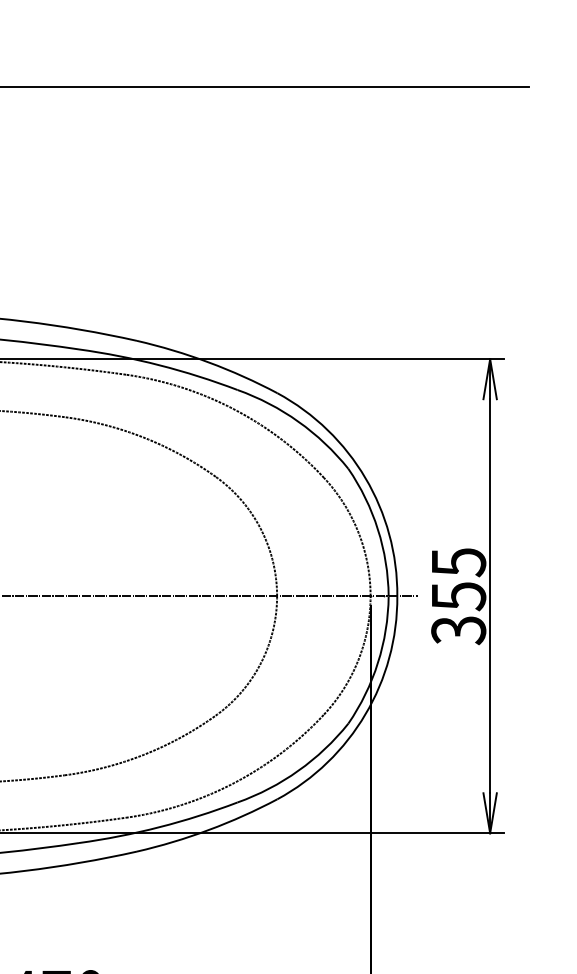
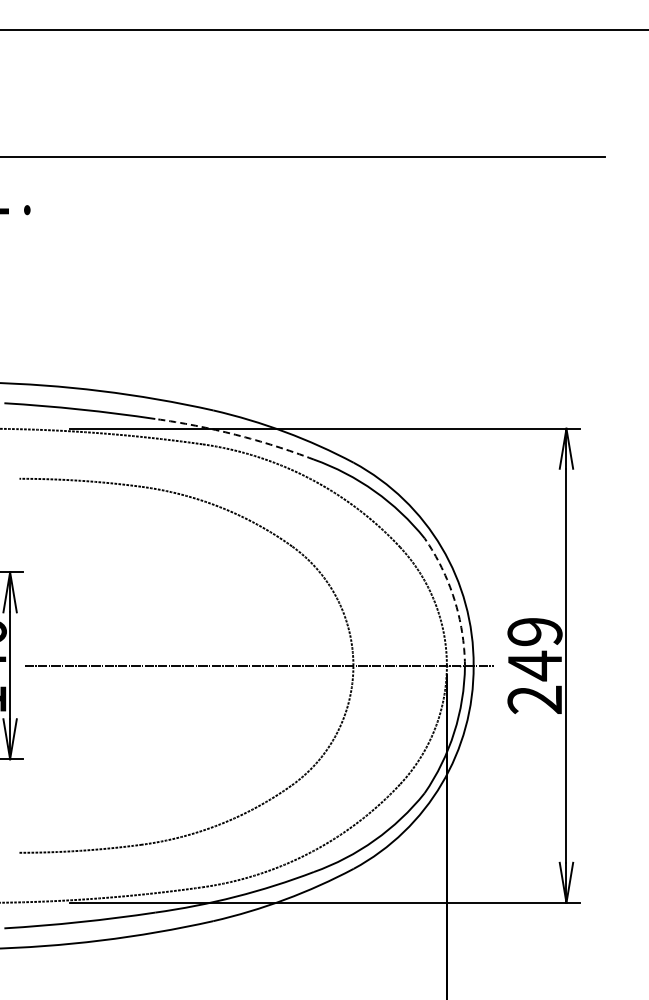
arc: (159, 364) -> (235, 434), solid -> dashed
arc: (378, 529) -> (454, 599), solid -> dashed
text: (458, 596) -> (534, 666), 355 -> 249

